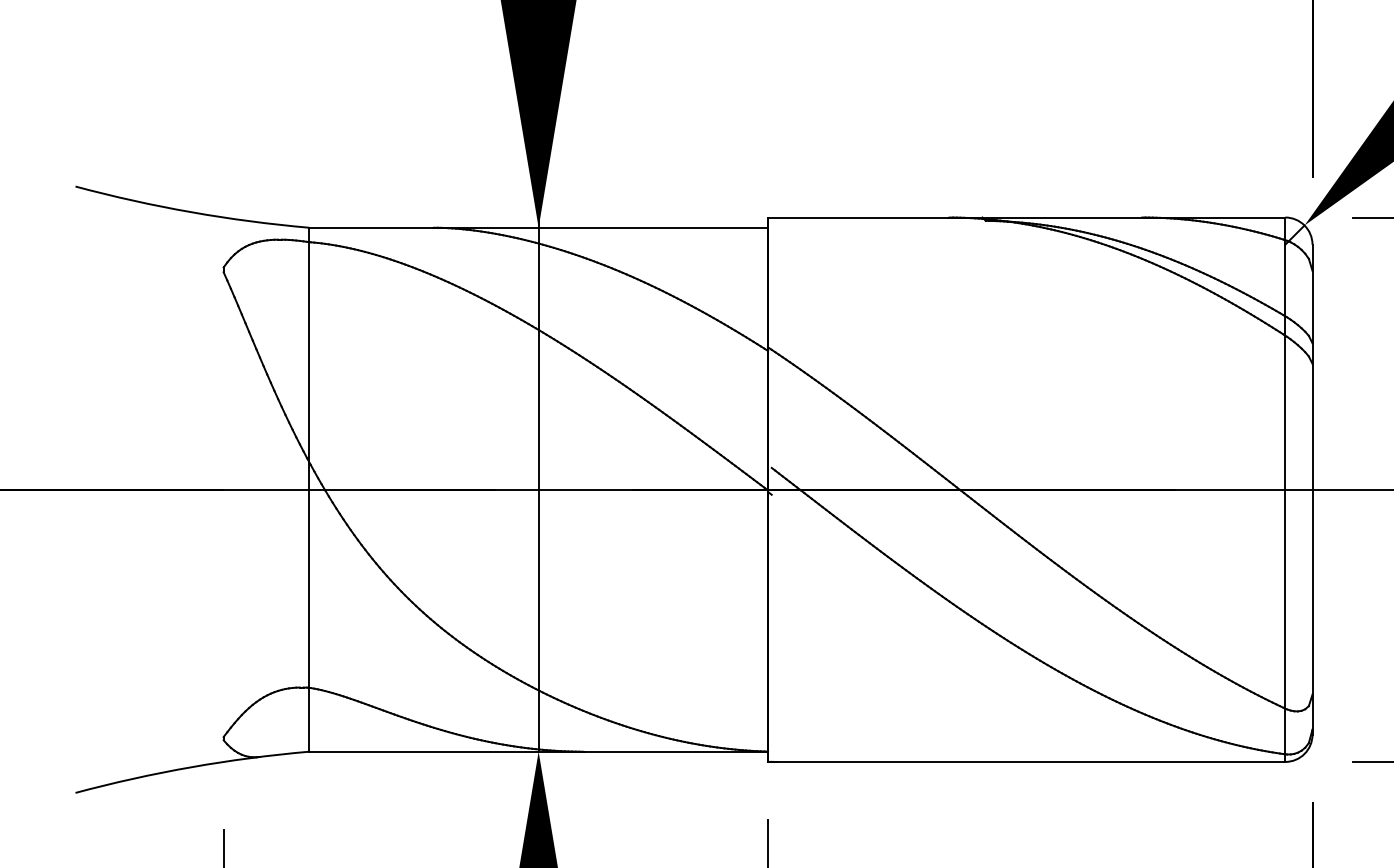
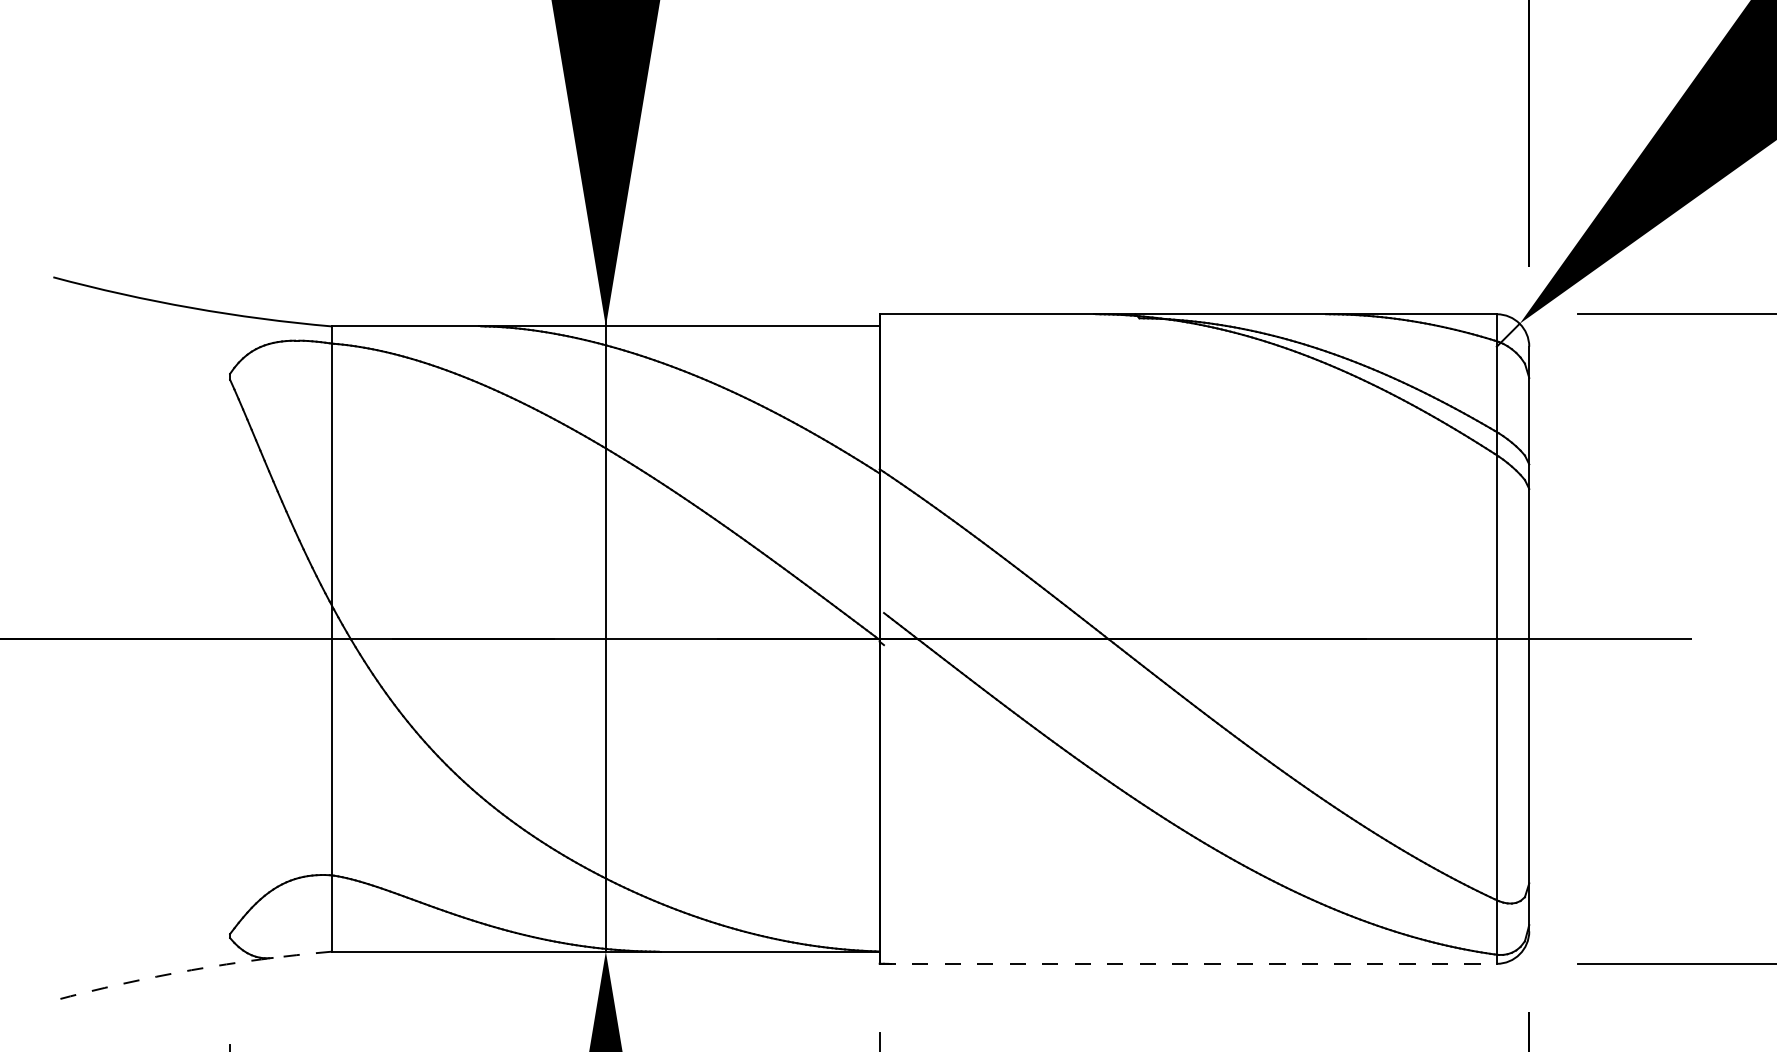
line: (1026, 761) -> (1188, 963), solid -> dashed
arc: (191, 767) -> (191, 970), solid -> dashed

